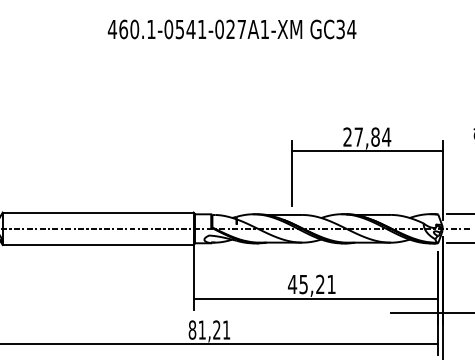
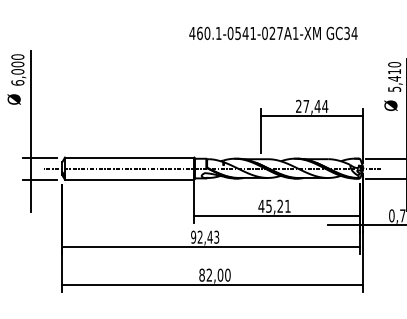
text: (232, 28) -> (273, 32), moved
text: (375, 135) -> (317, 105), 27,84 -> 27,44
text: (210, 328) -> (205, 236), 81,21 -> 92,43

